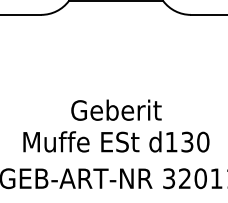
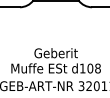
text: (193, 141) -> (93, 68), d130 -> d108

